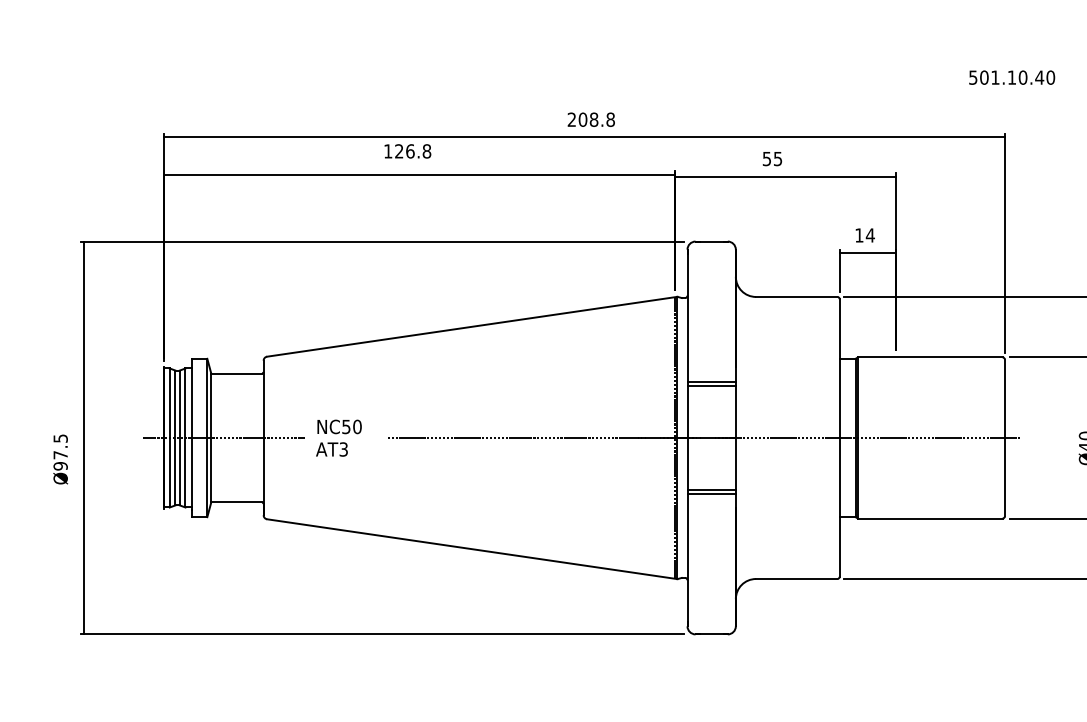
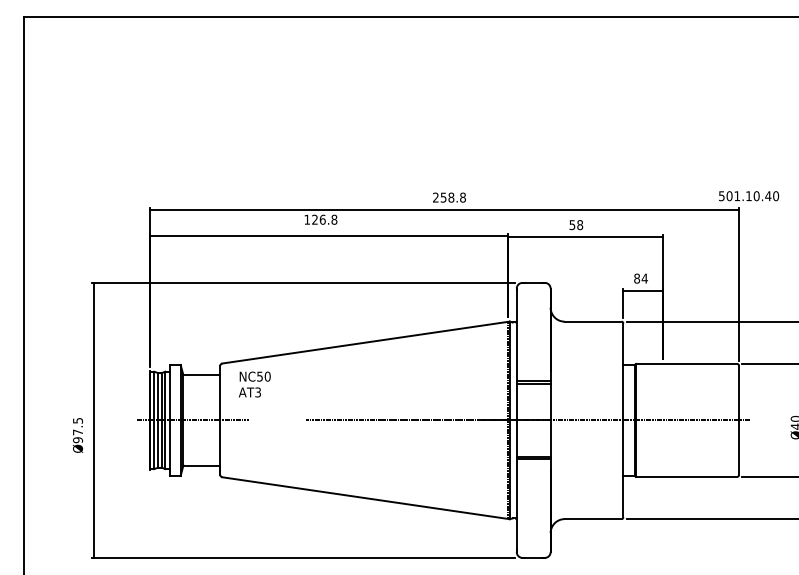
text: (1012, 78) -> (749, 196), moved
text: (582, 119) -> (443, 197), 208.8 -> 258.8
text: (778, 159) -> (580, 225), 55 -> 58
text: (859, 235) -> (637, 278), 14 -> 84
text: (338, 438) -> (254, 384), moved

